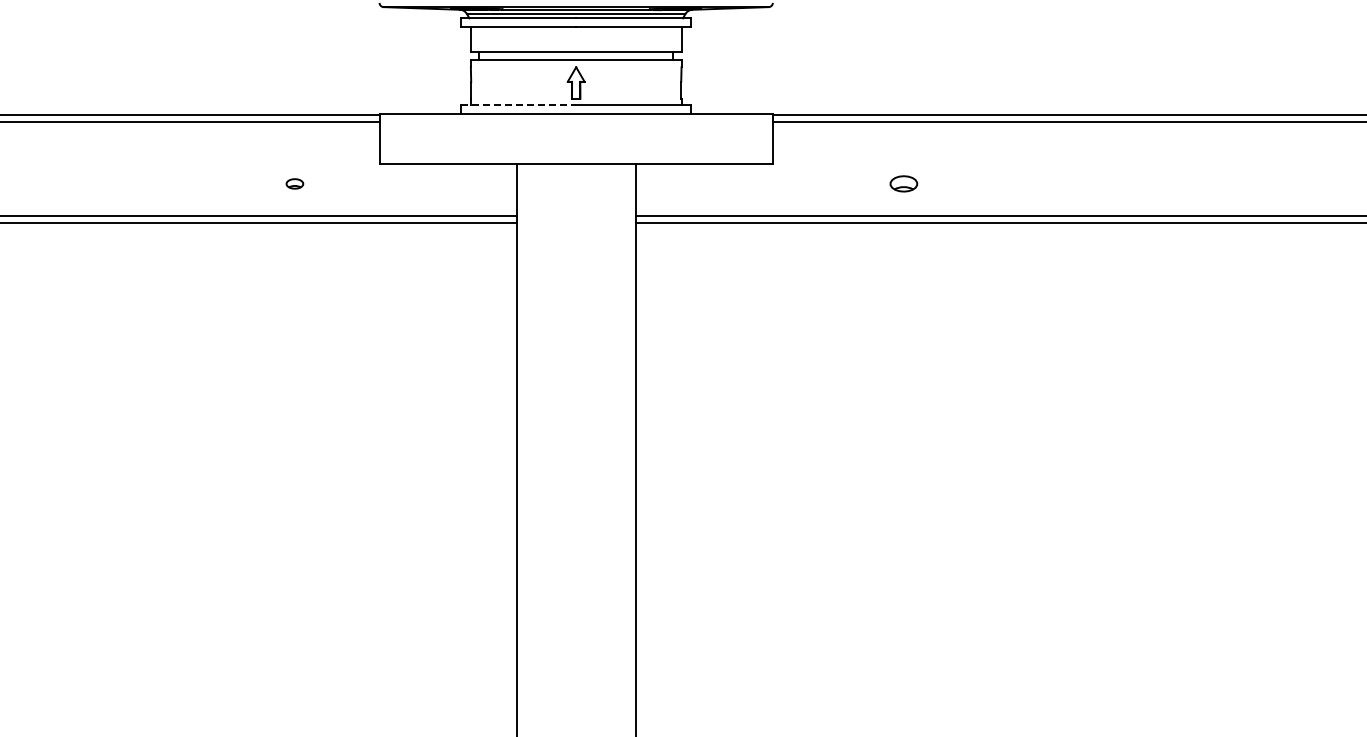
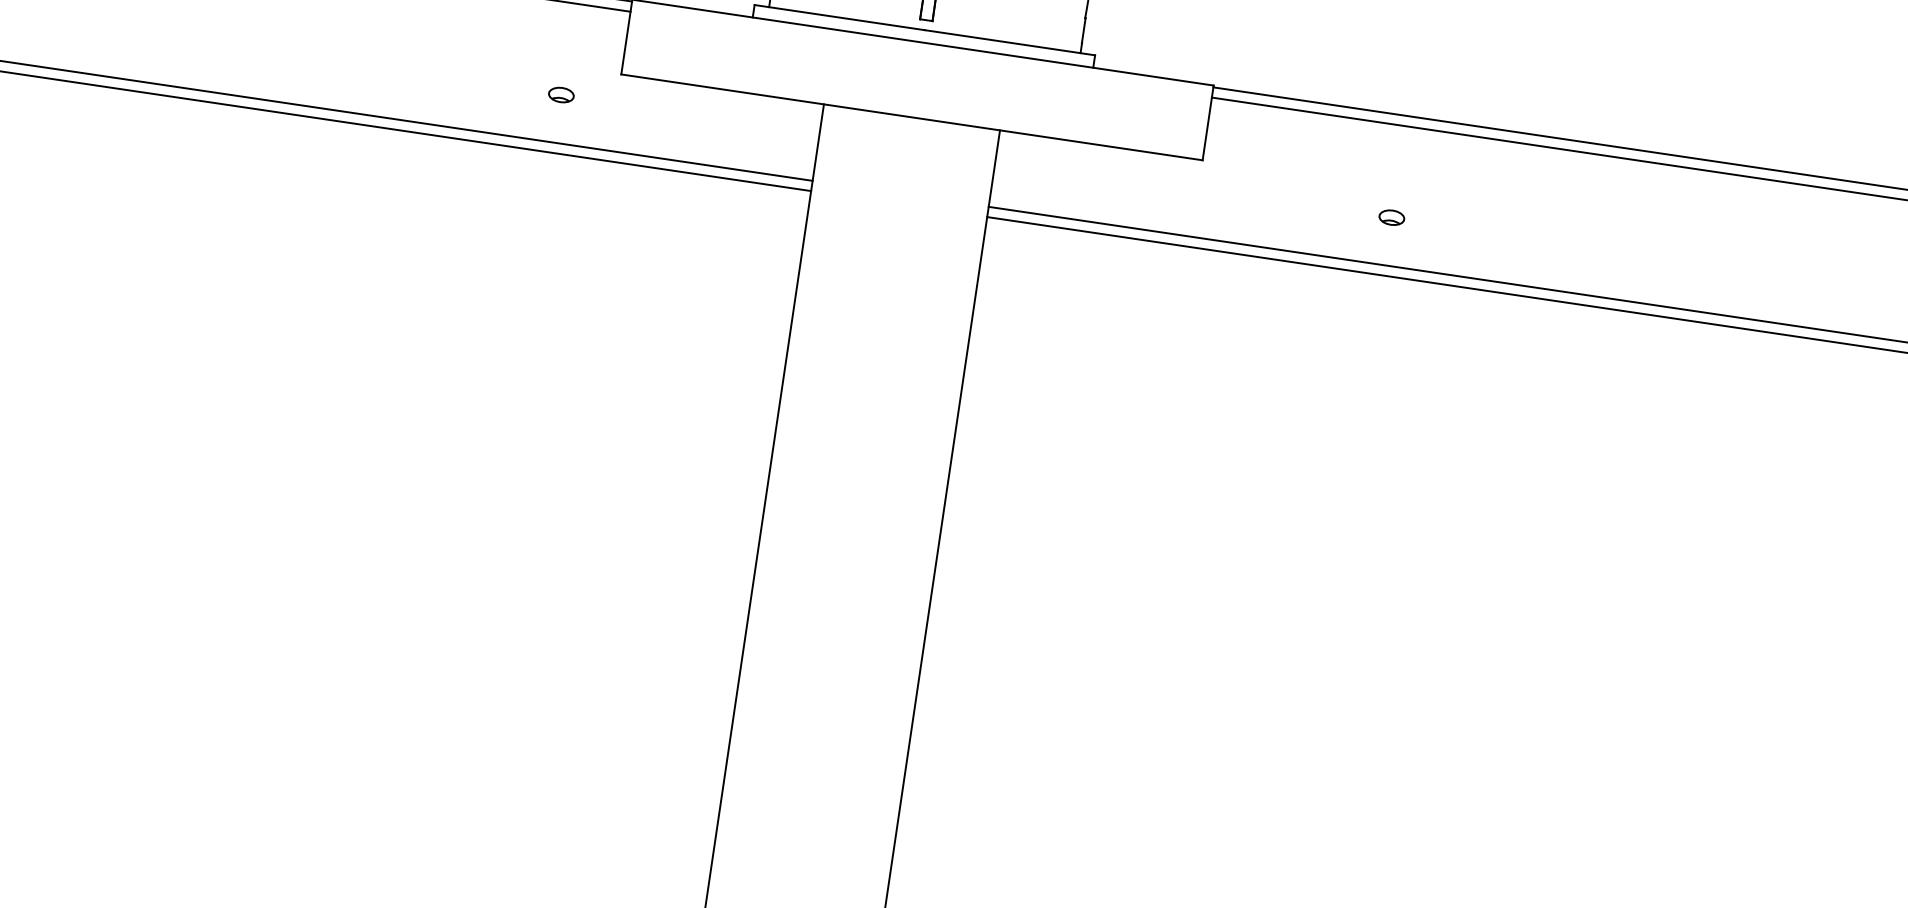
line: (518, 105) -> (839, 17), dashed -> solid
part: (294, 183) -> (560, 94), moved
part: (903, 183) -> (1391, 216), size x0.62

